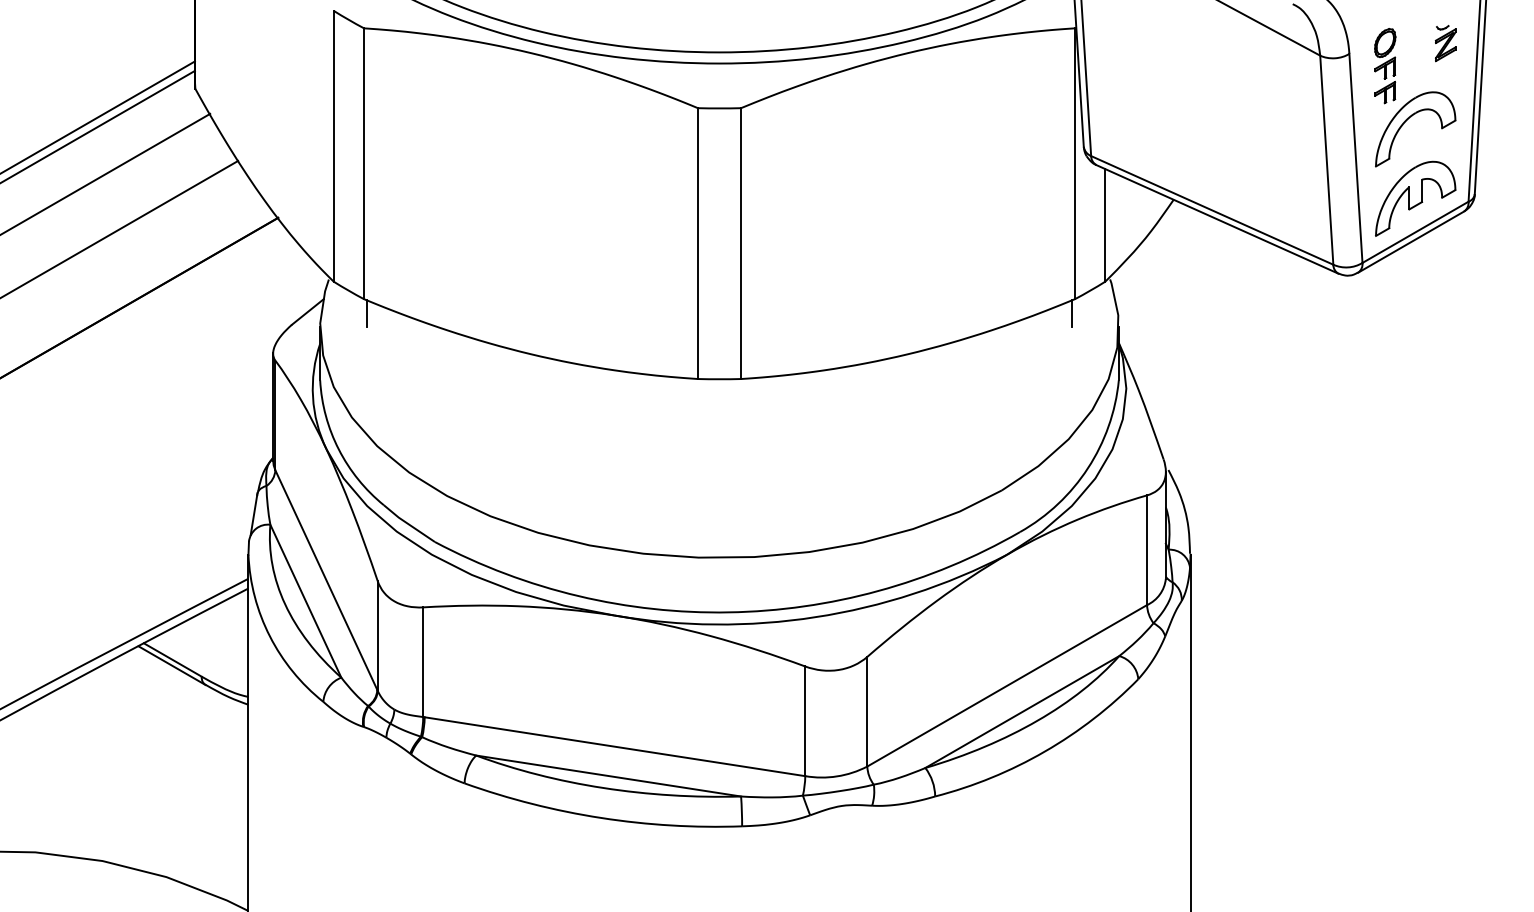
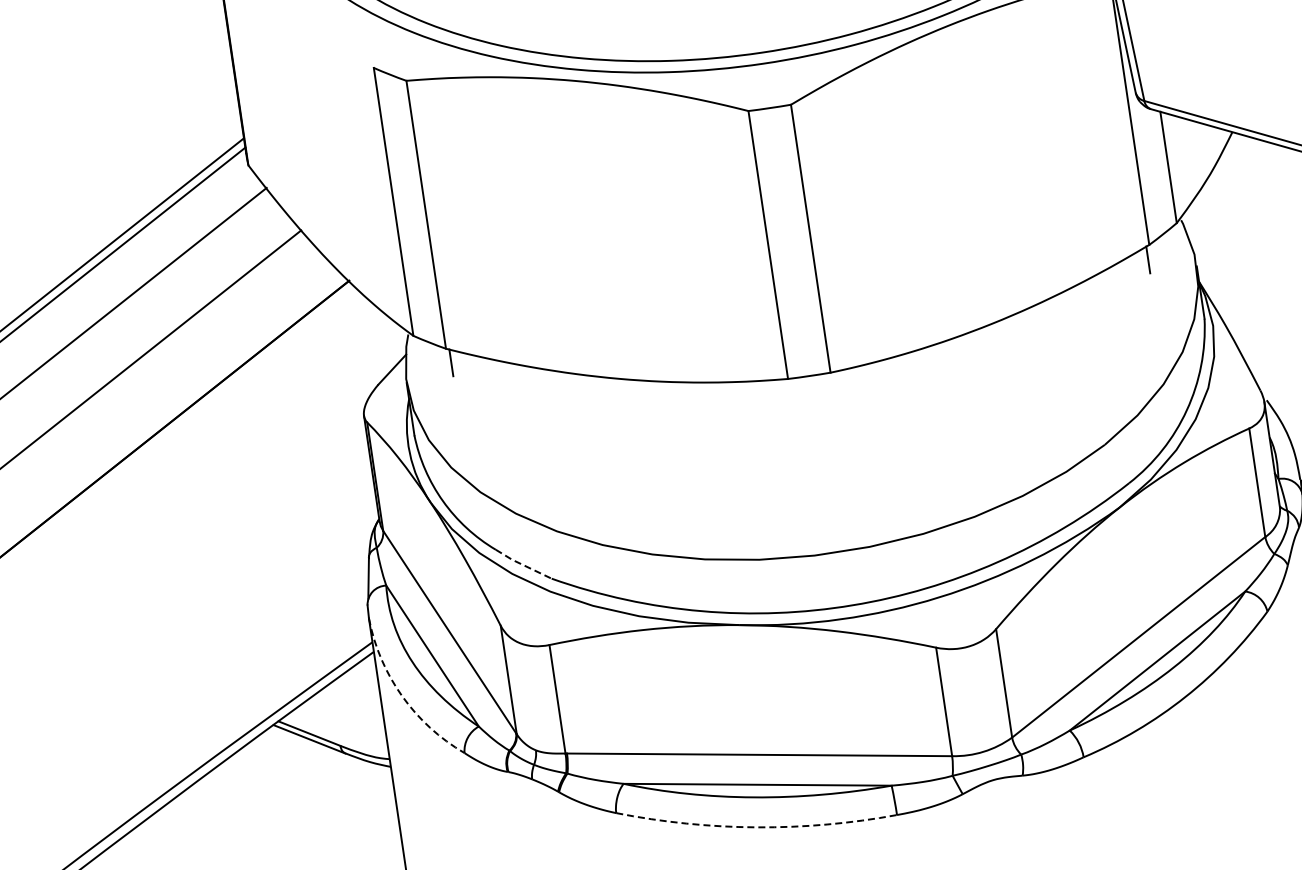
line: (408, 524) -> (522, 565), solid -> dashed
arc: (269, 636) -> (401, 696), solid -> dashed
arc: (601, 818) -> (756, 827), solid -> dashed

